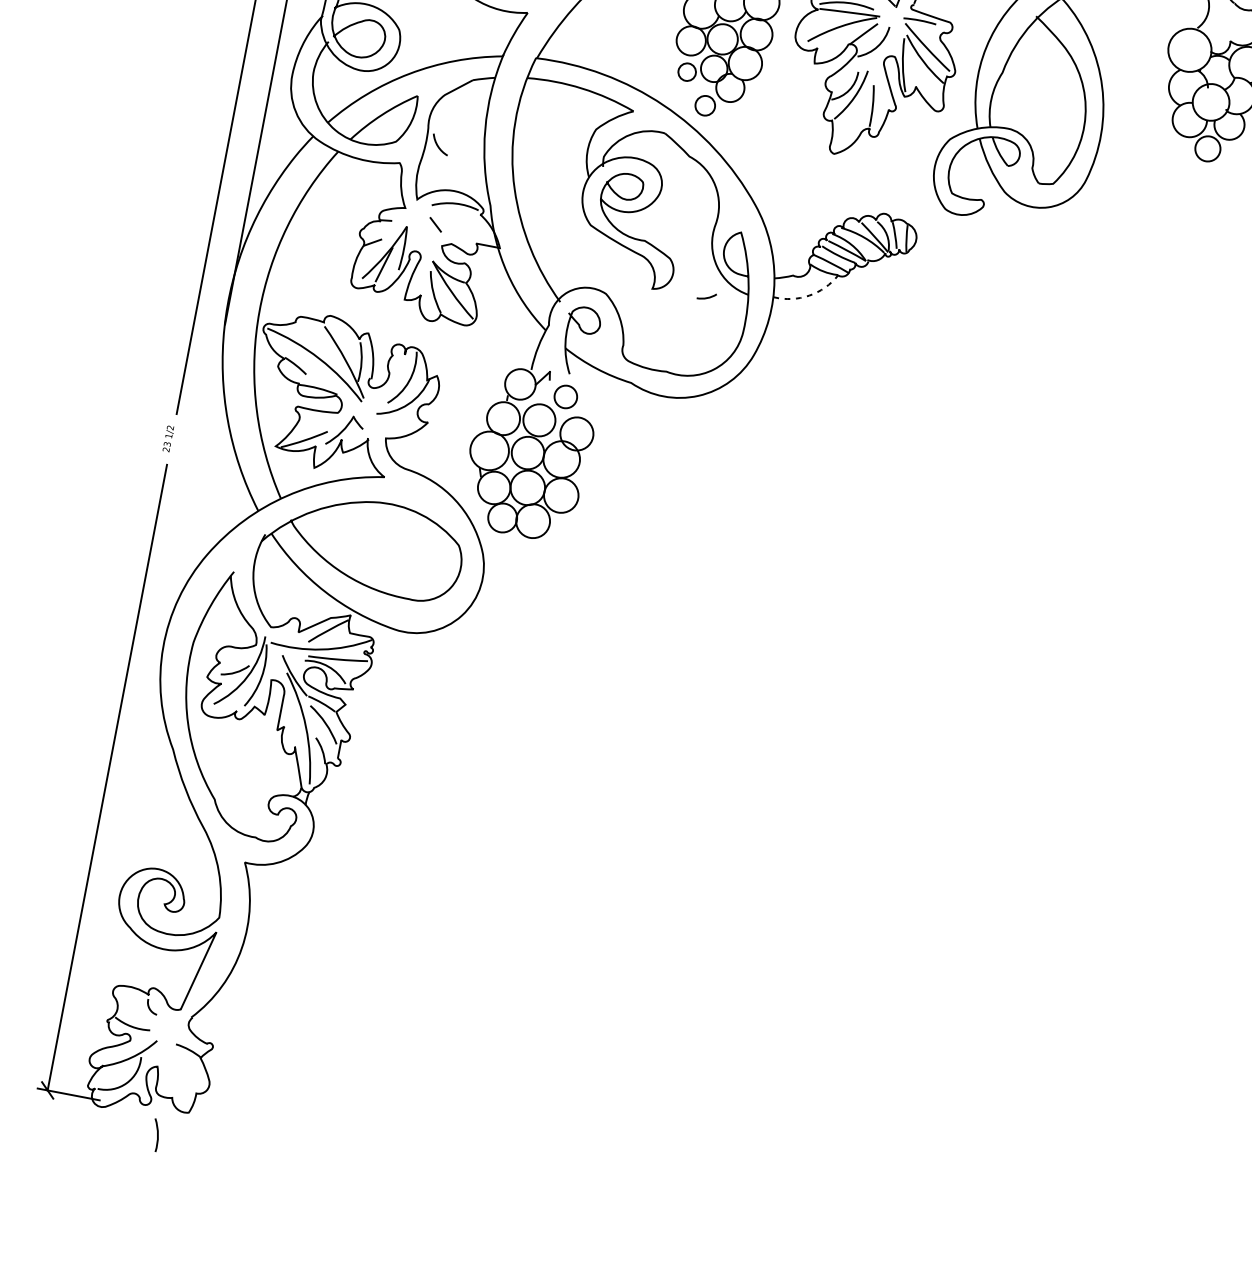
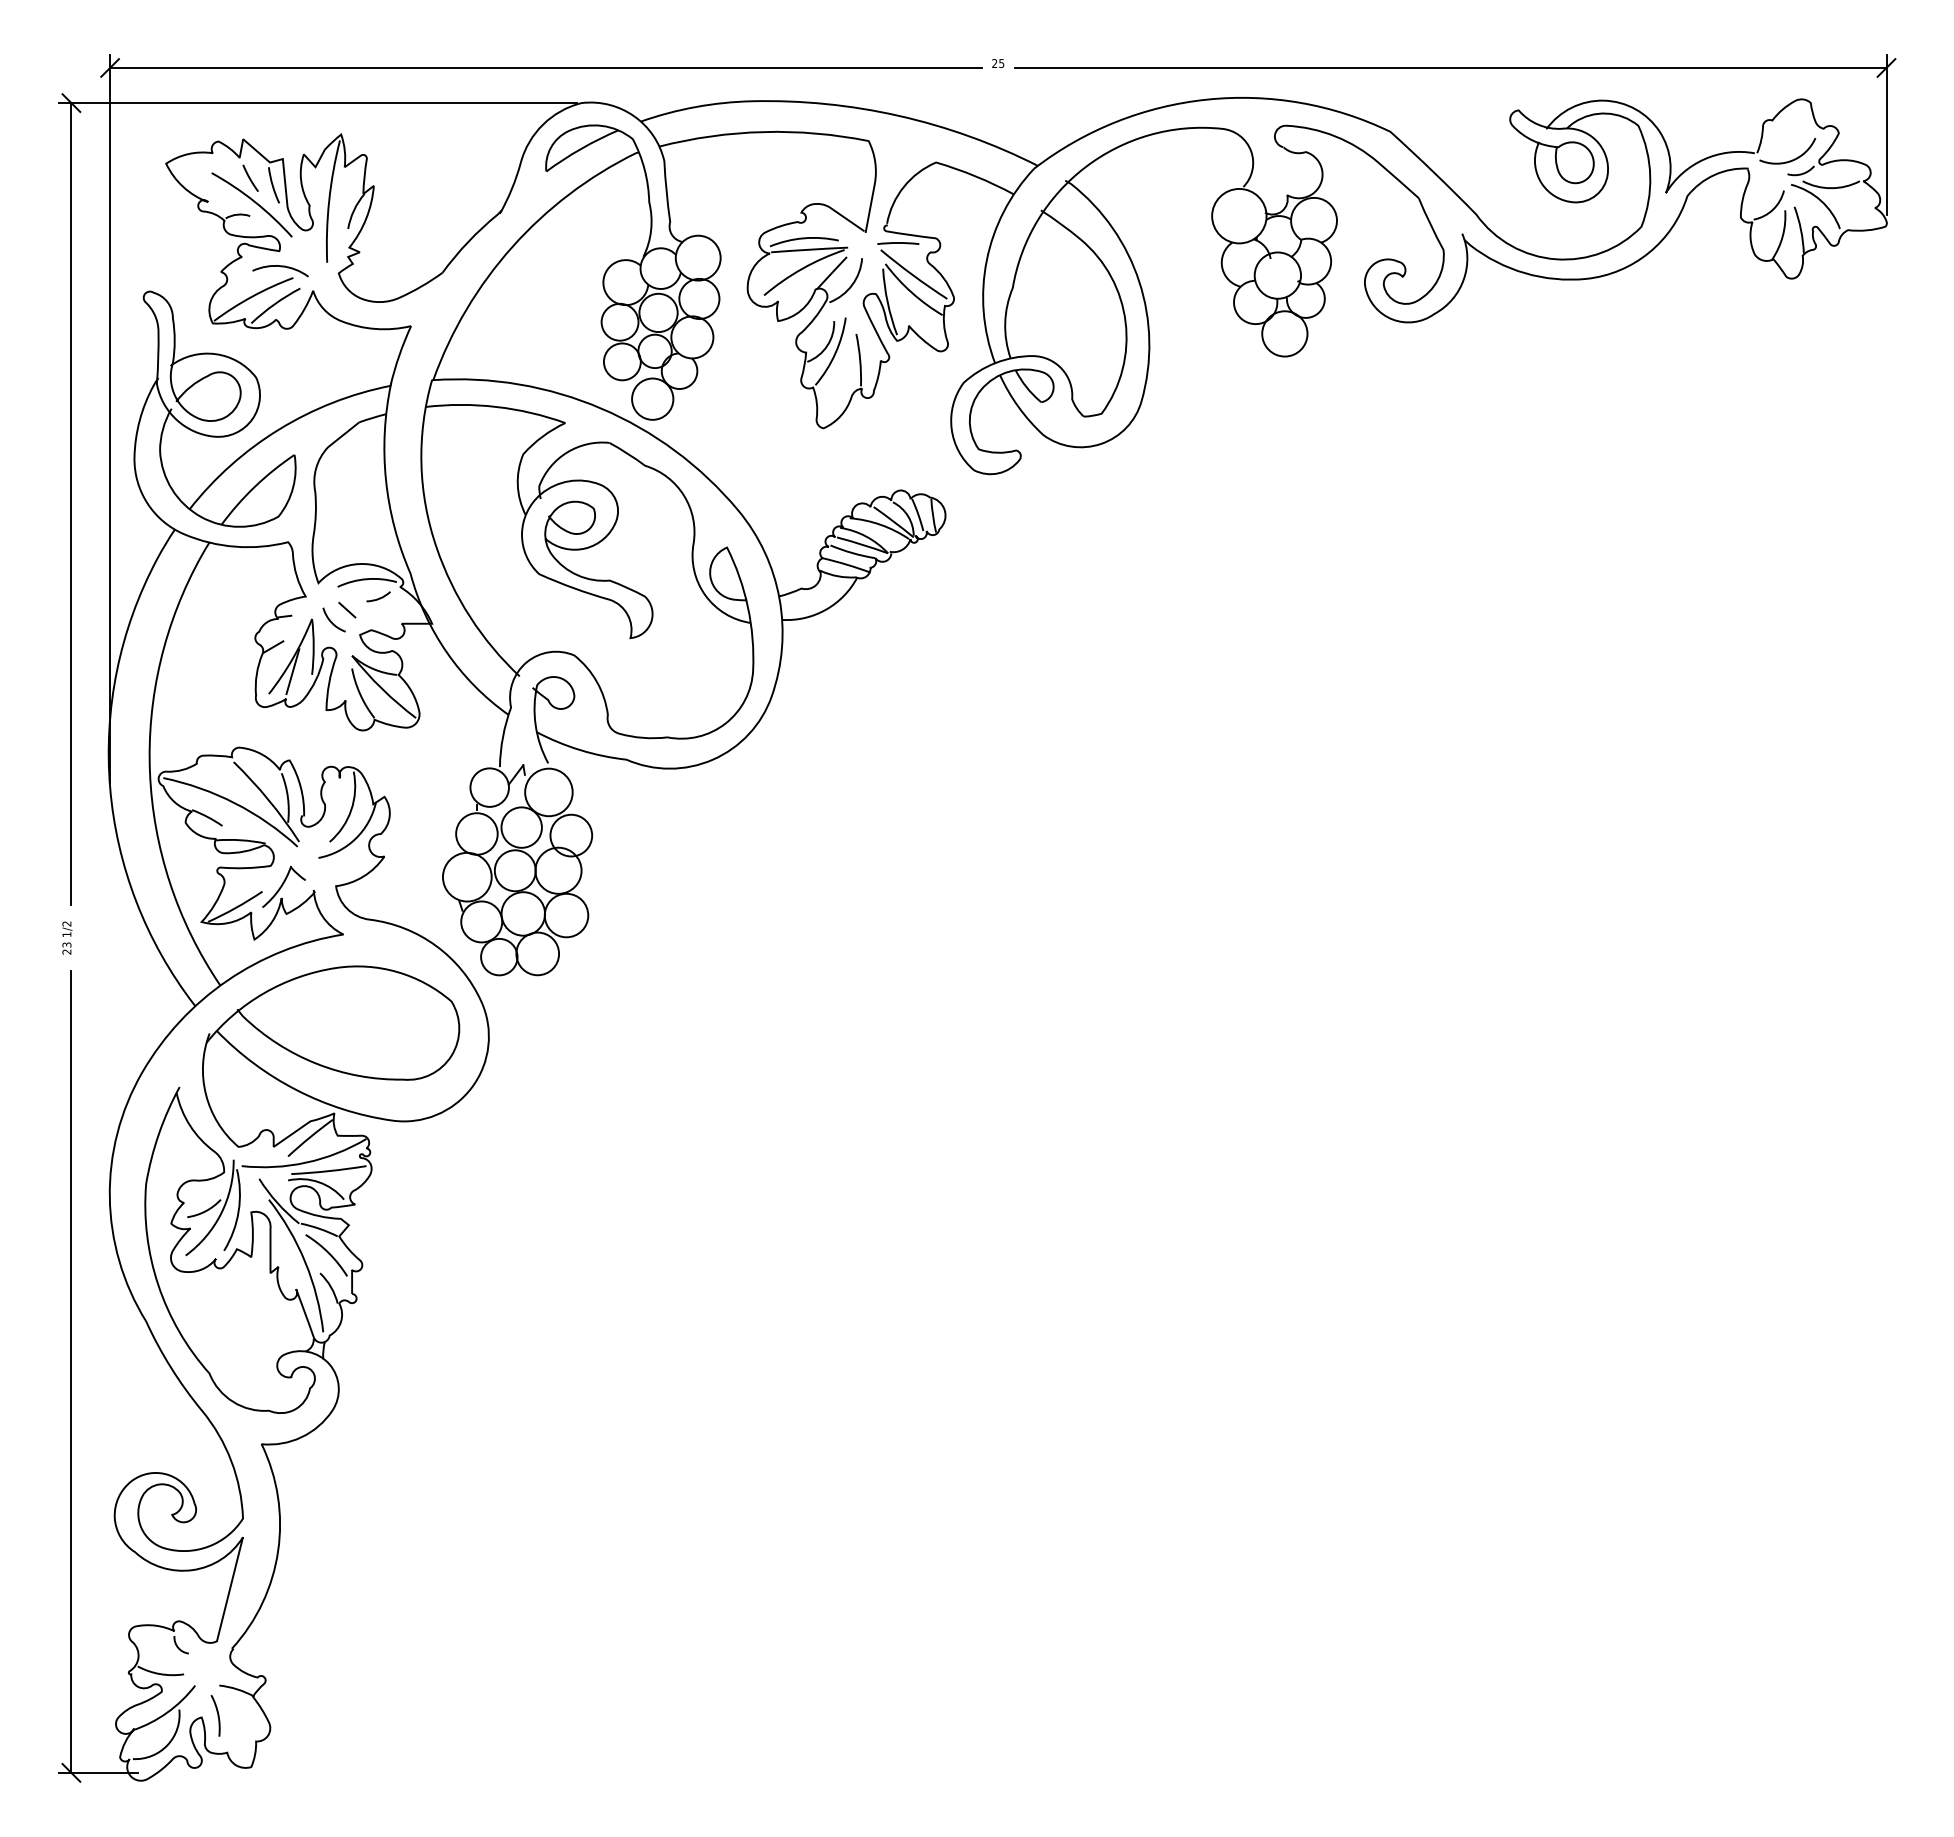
circle: (686, 71) -> (621, 361), size x1.67
circle: (705, 105) -> (652, 398), size x1.67
arc: (438, 144) -> (331, 620), moved
circle: (1207, 148) -> (1284, 333), size x1.43
line: (809, 295) -> (826, 609), dashed -> solid
arc: (707, 297) -> (379, 597), moved
circle: (565, 396) -> (548, 792), size x1.67
arc: (157, 1135) -> (217, 1715), moved

